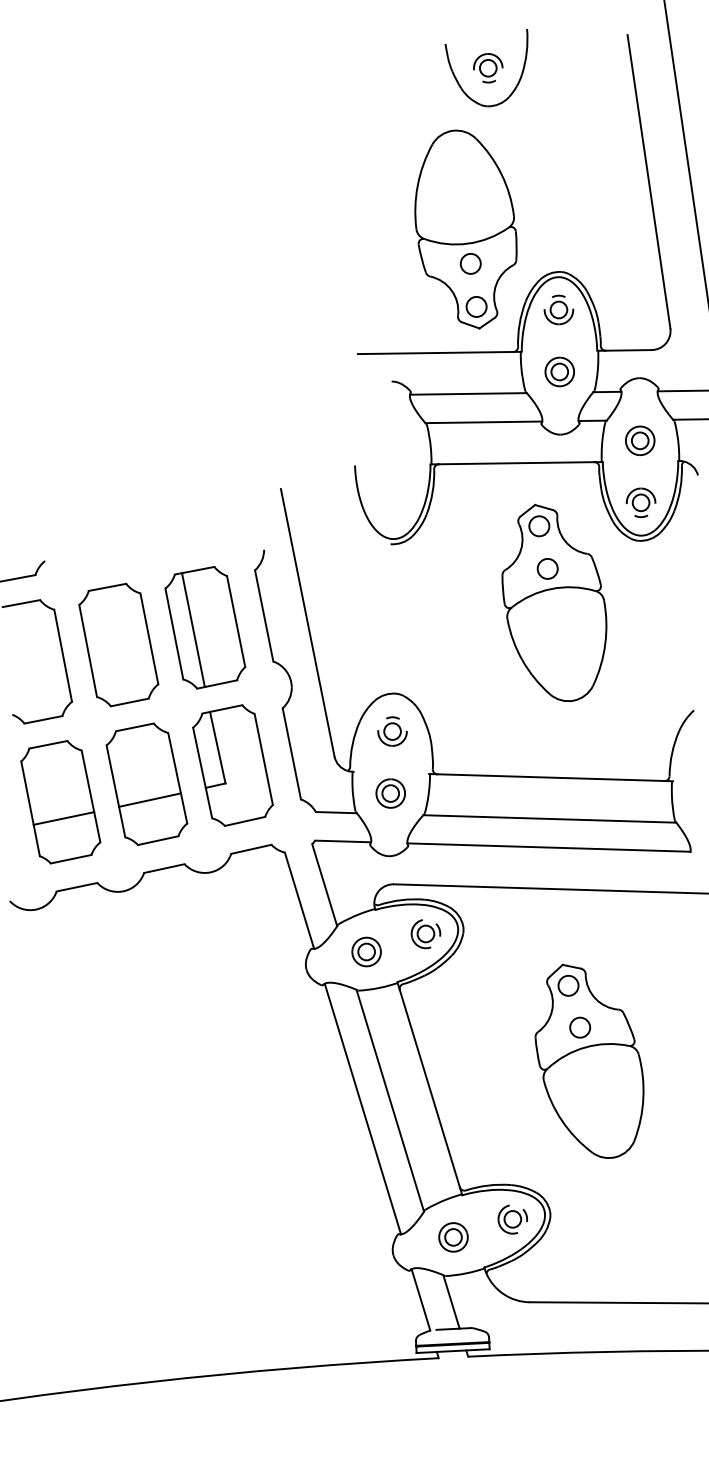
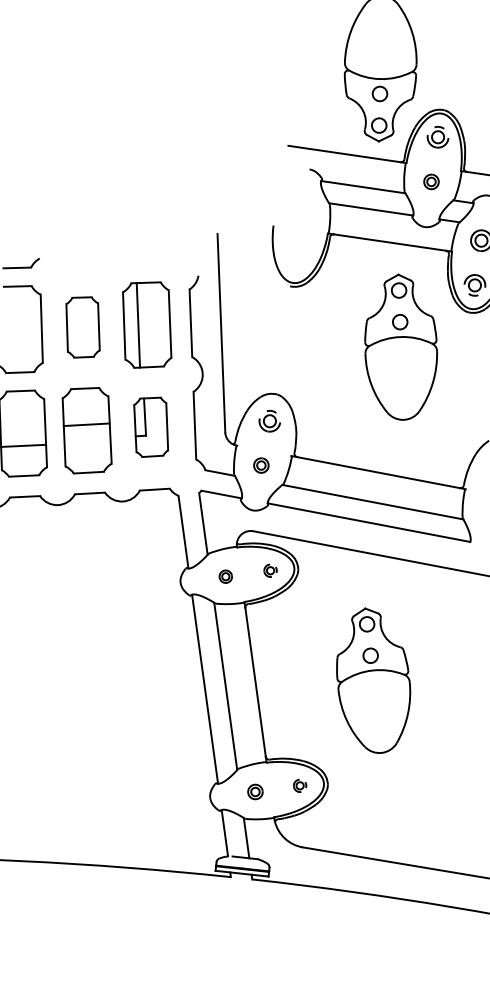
part: (559, 371) -> (431, 181), size x0.7
part: (118, 644) -> (82, 327), size x0.7
part: (232, 765) -> (150, 427), size x0.7
part: (390, 793) -> (261, 465), size x0.7
line: (149, 799) -> (86, 424), moved
part: (425, 934) -> (270, 570), size x0.6
part: (366, 951) -> (225, 576), size x0.6
part: (512, 1219) -> (299, 785), size x0.6
part: (453, 1237) -> (255, 792), size x0.7

